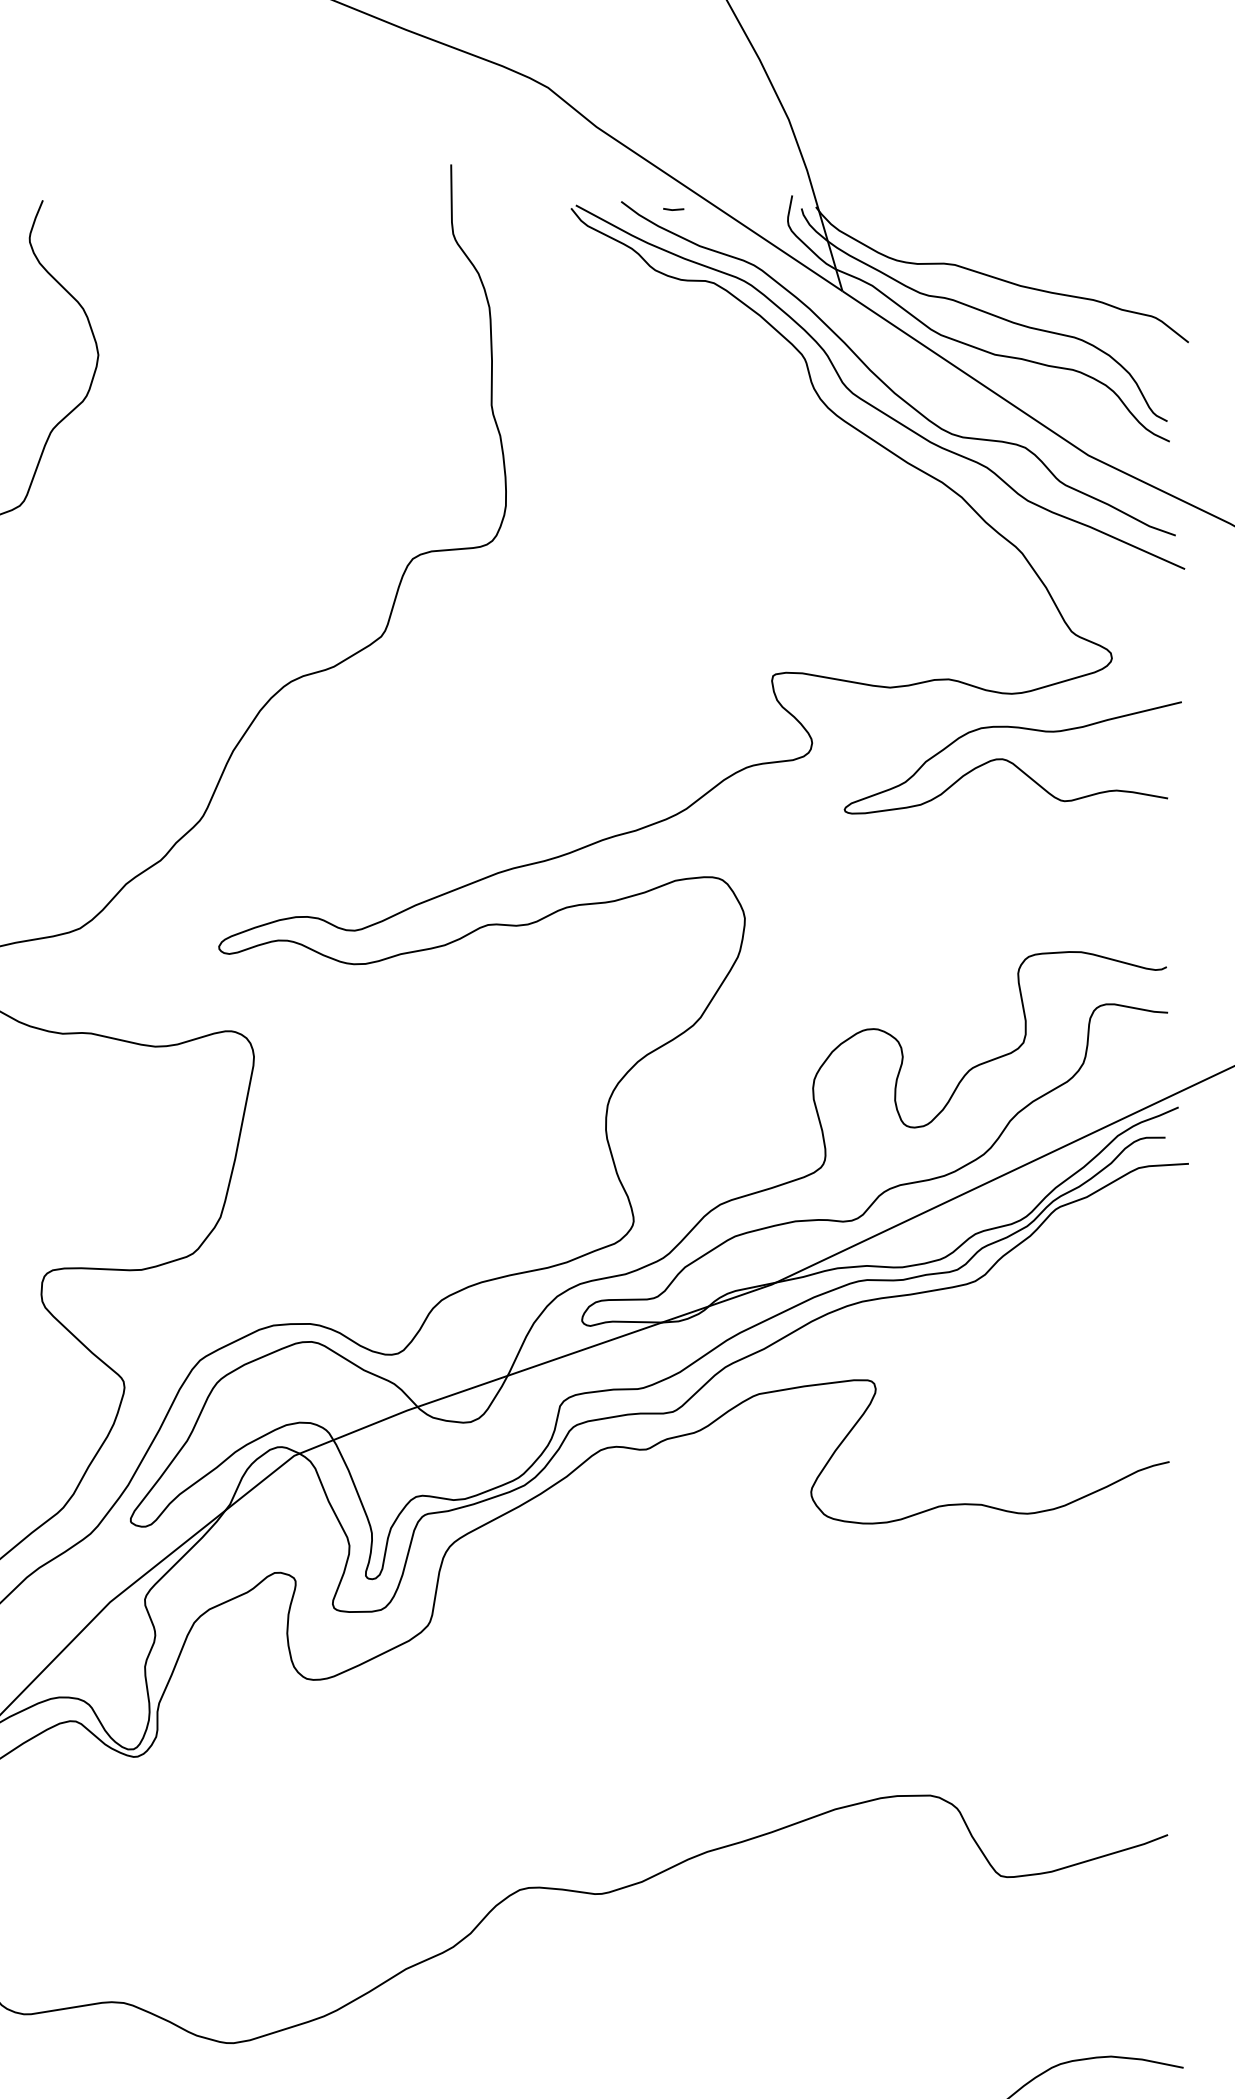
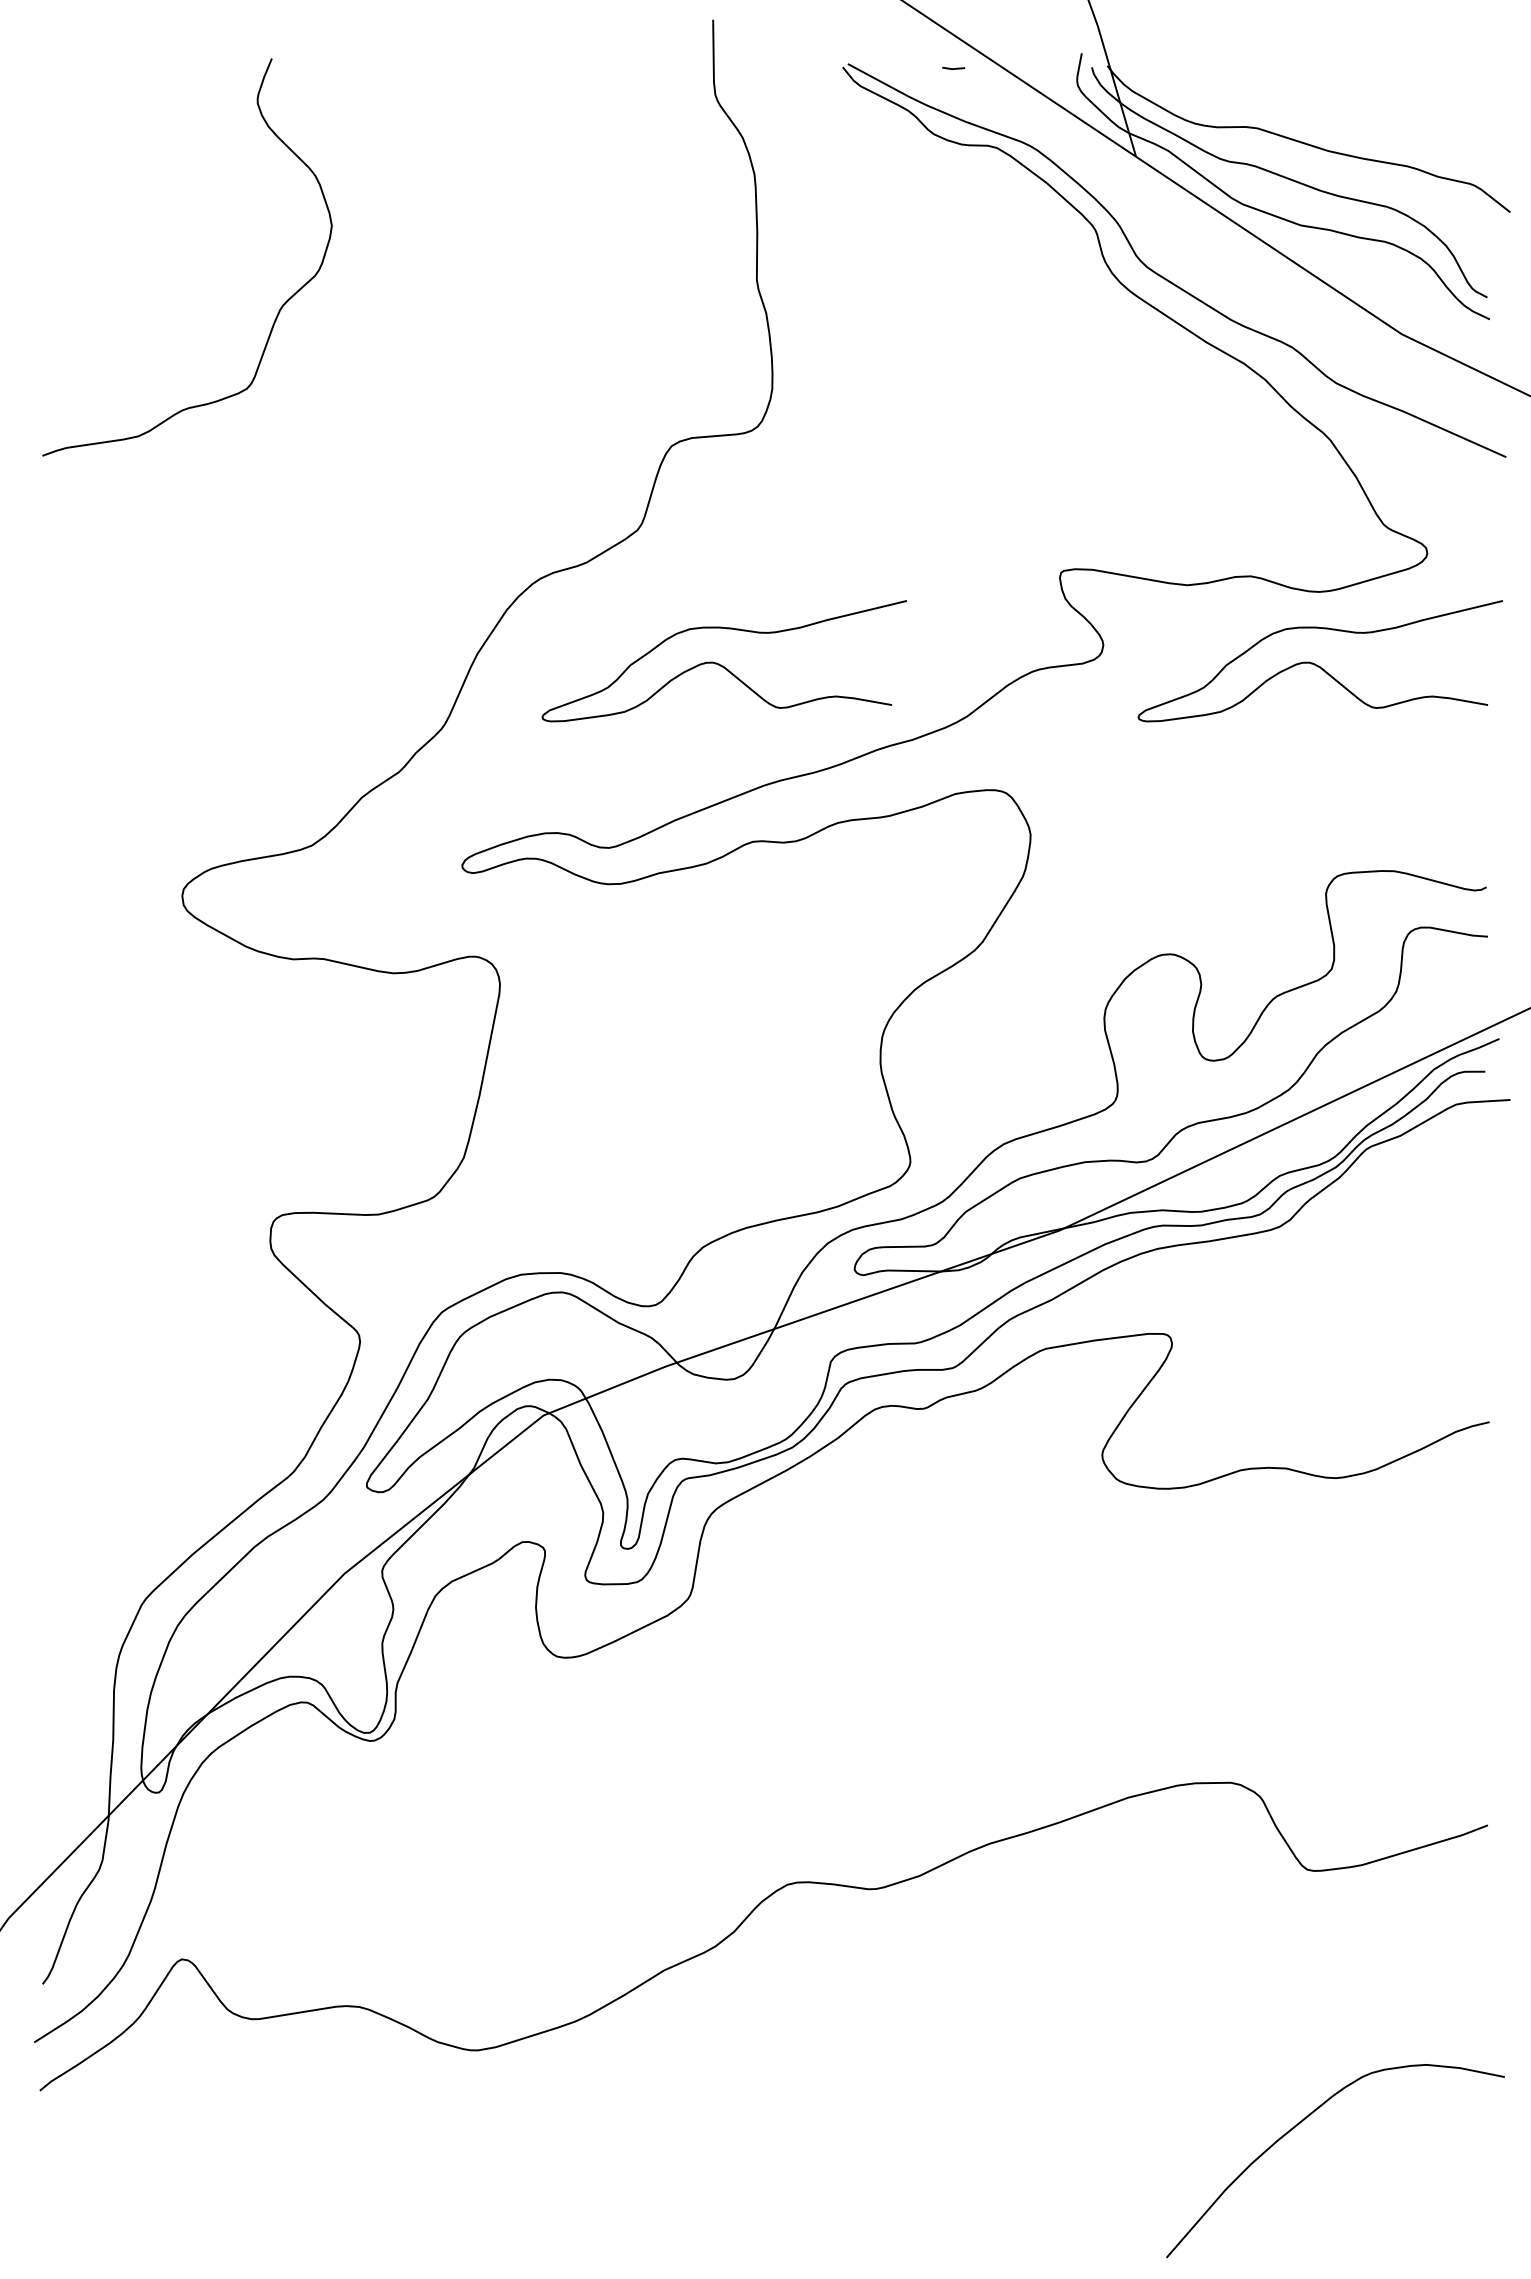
curve: (884, 382) -> (1181, 255), removed
curve: (458, 760) -> (721, 664), added

